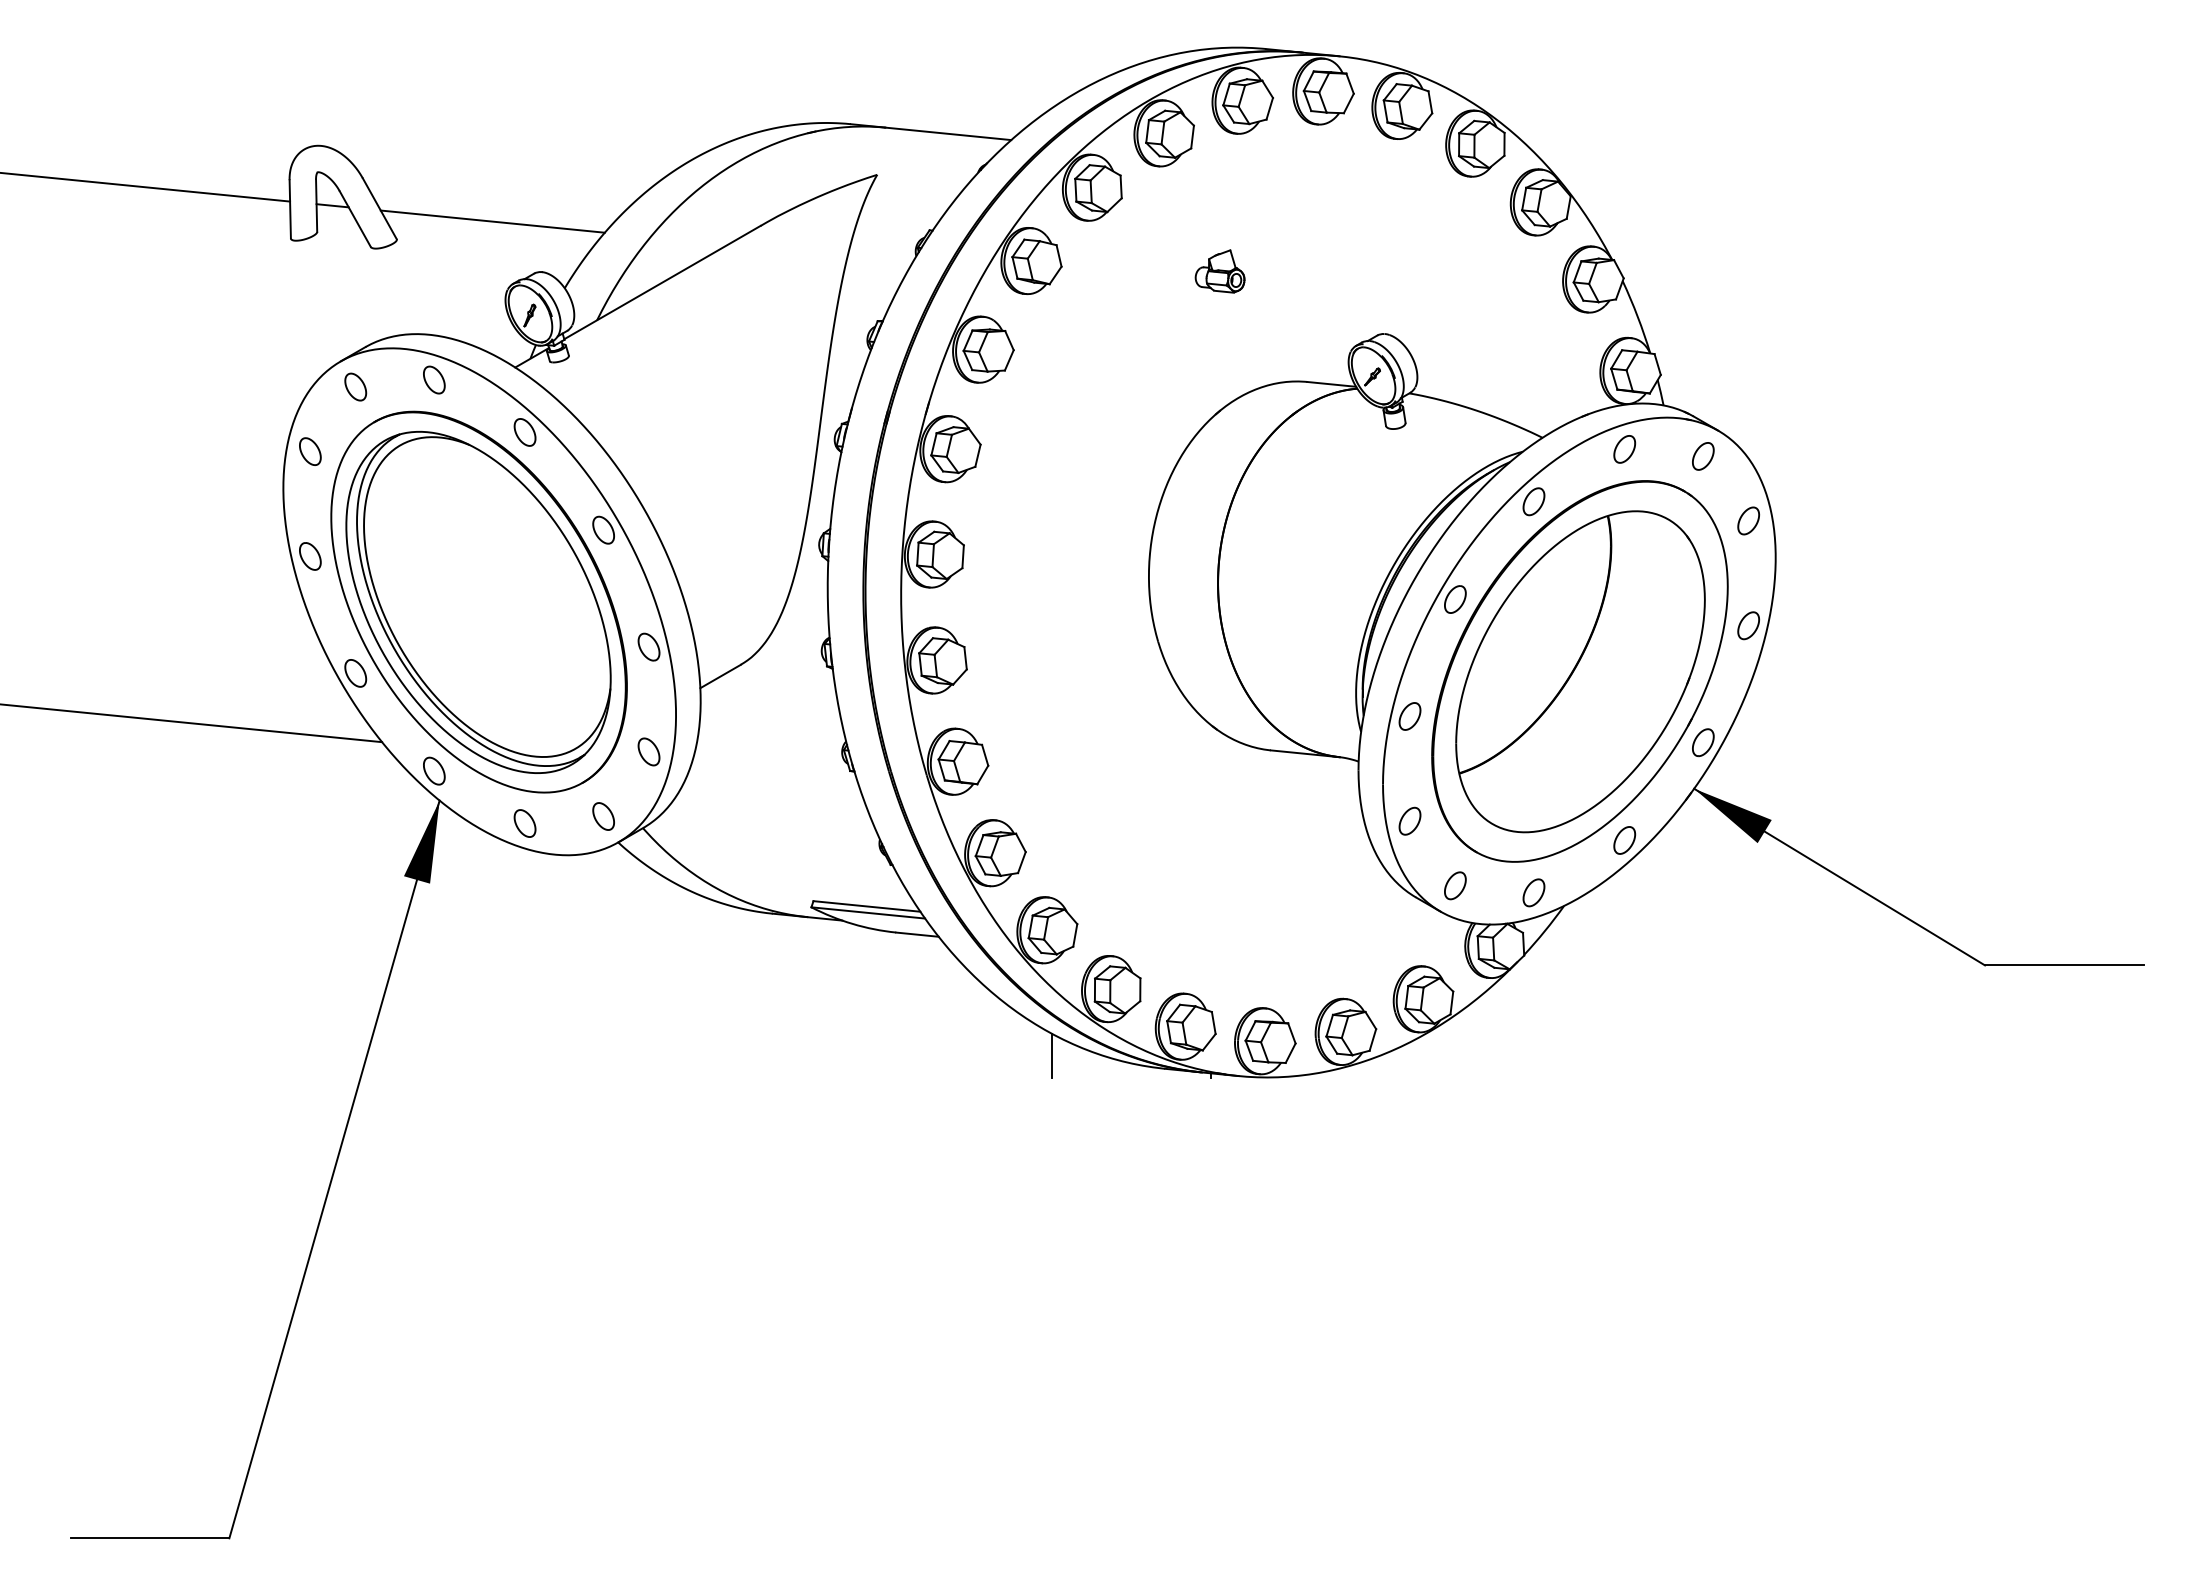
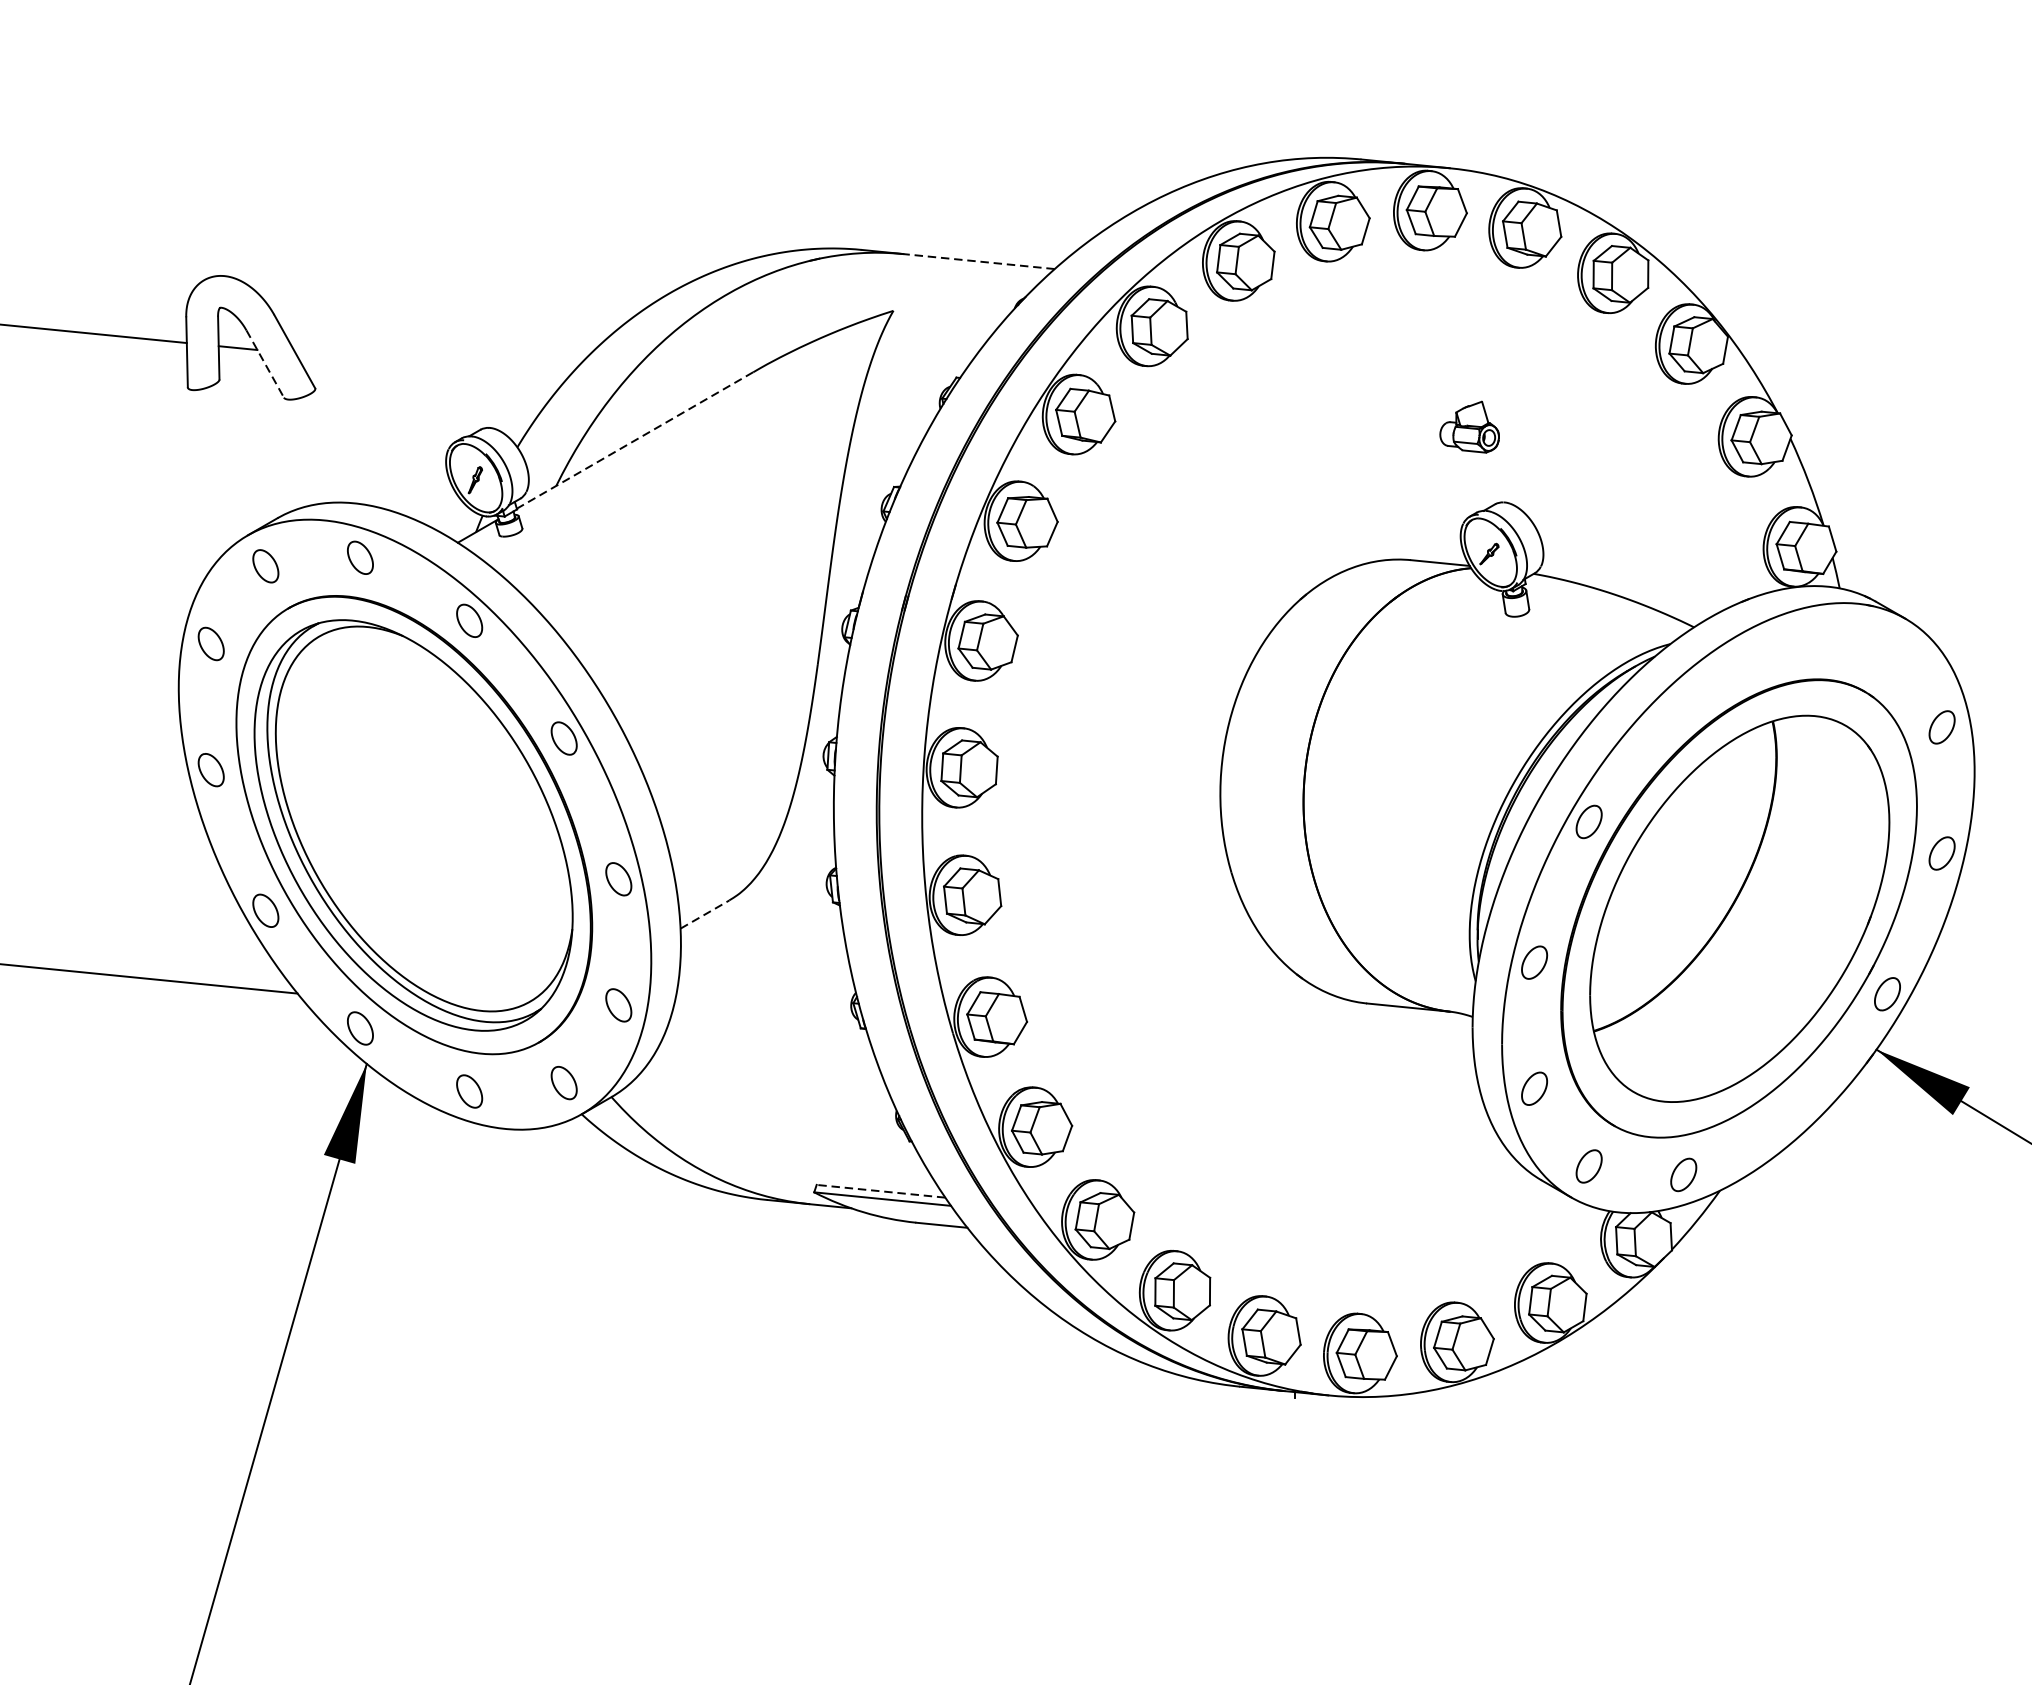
line: (947, 133) -> (977, 261), solid -> dashed
line: (355, 219) -> (265, 364), solid -> dashed
line: (492, 221) -> (430, 367), removed
part: (1219, 271) -> (1468, 427), moved
line: (662, 282) -> (635, 440), solid -> dashed
part: (1624, 449) -> (1792, 641), removed
part: (1703, 456) -> (1887, 649), removed
part: (1533, 501) -> (1683, 703), removed
line: (721, 676) -> (706, 914), solid -> dashed
part: (1624, 840) -> (1792, 1111), removed
line: (866, 906) -> (880, 1191), solid -> dashed
line: (1052, 1055) -> (1104, 1370), removed

